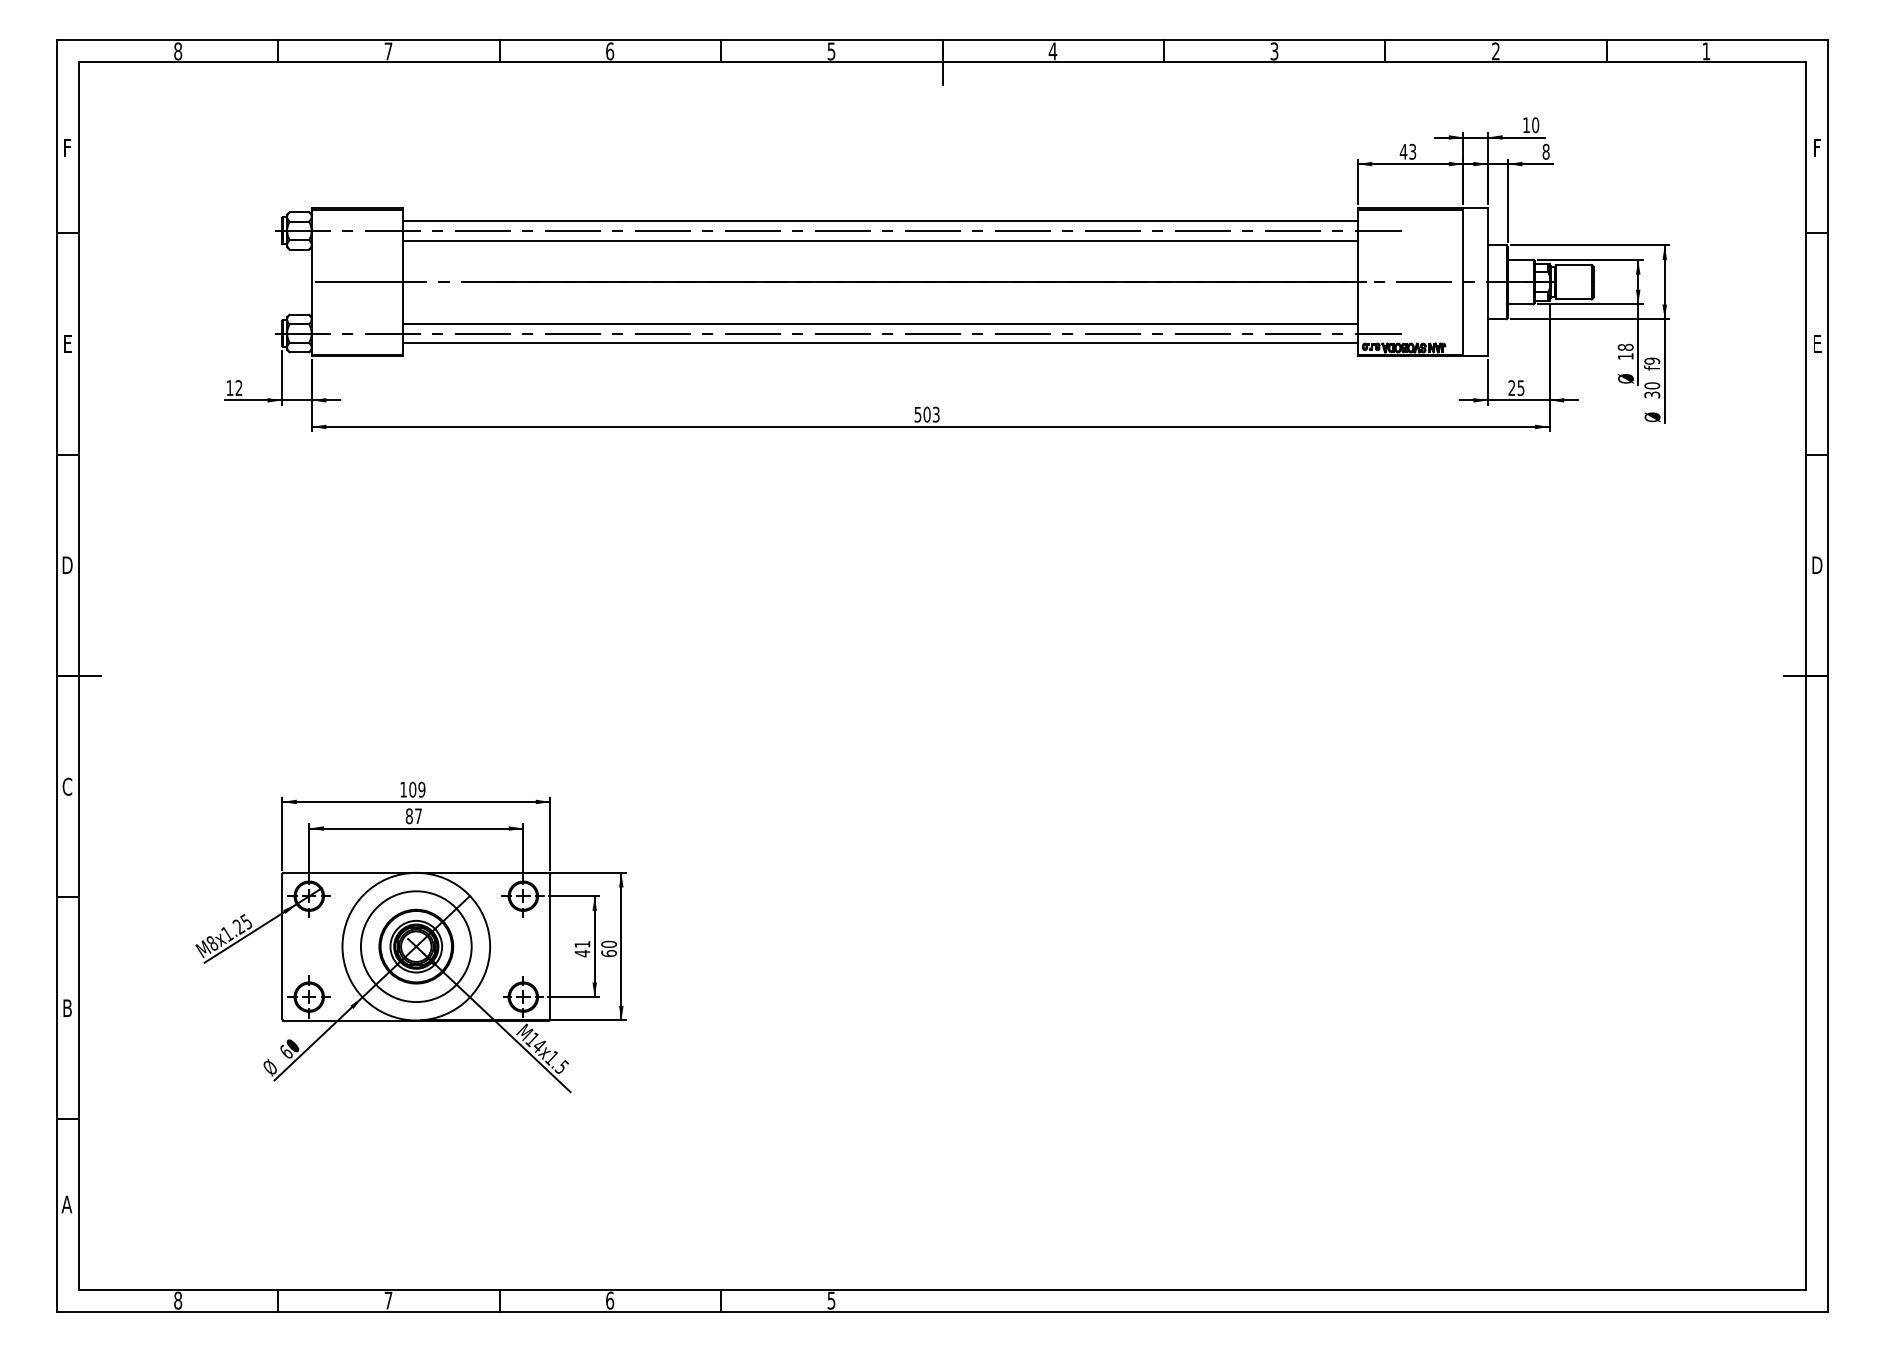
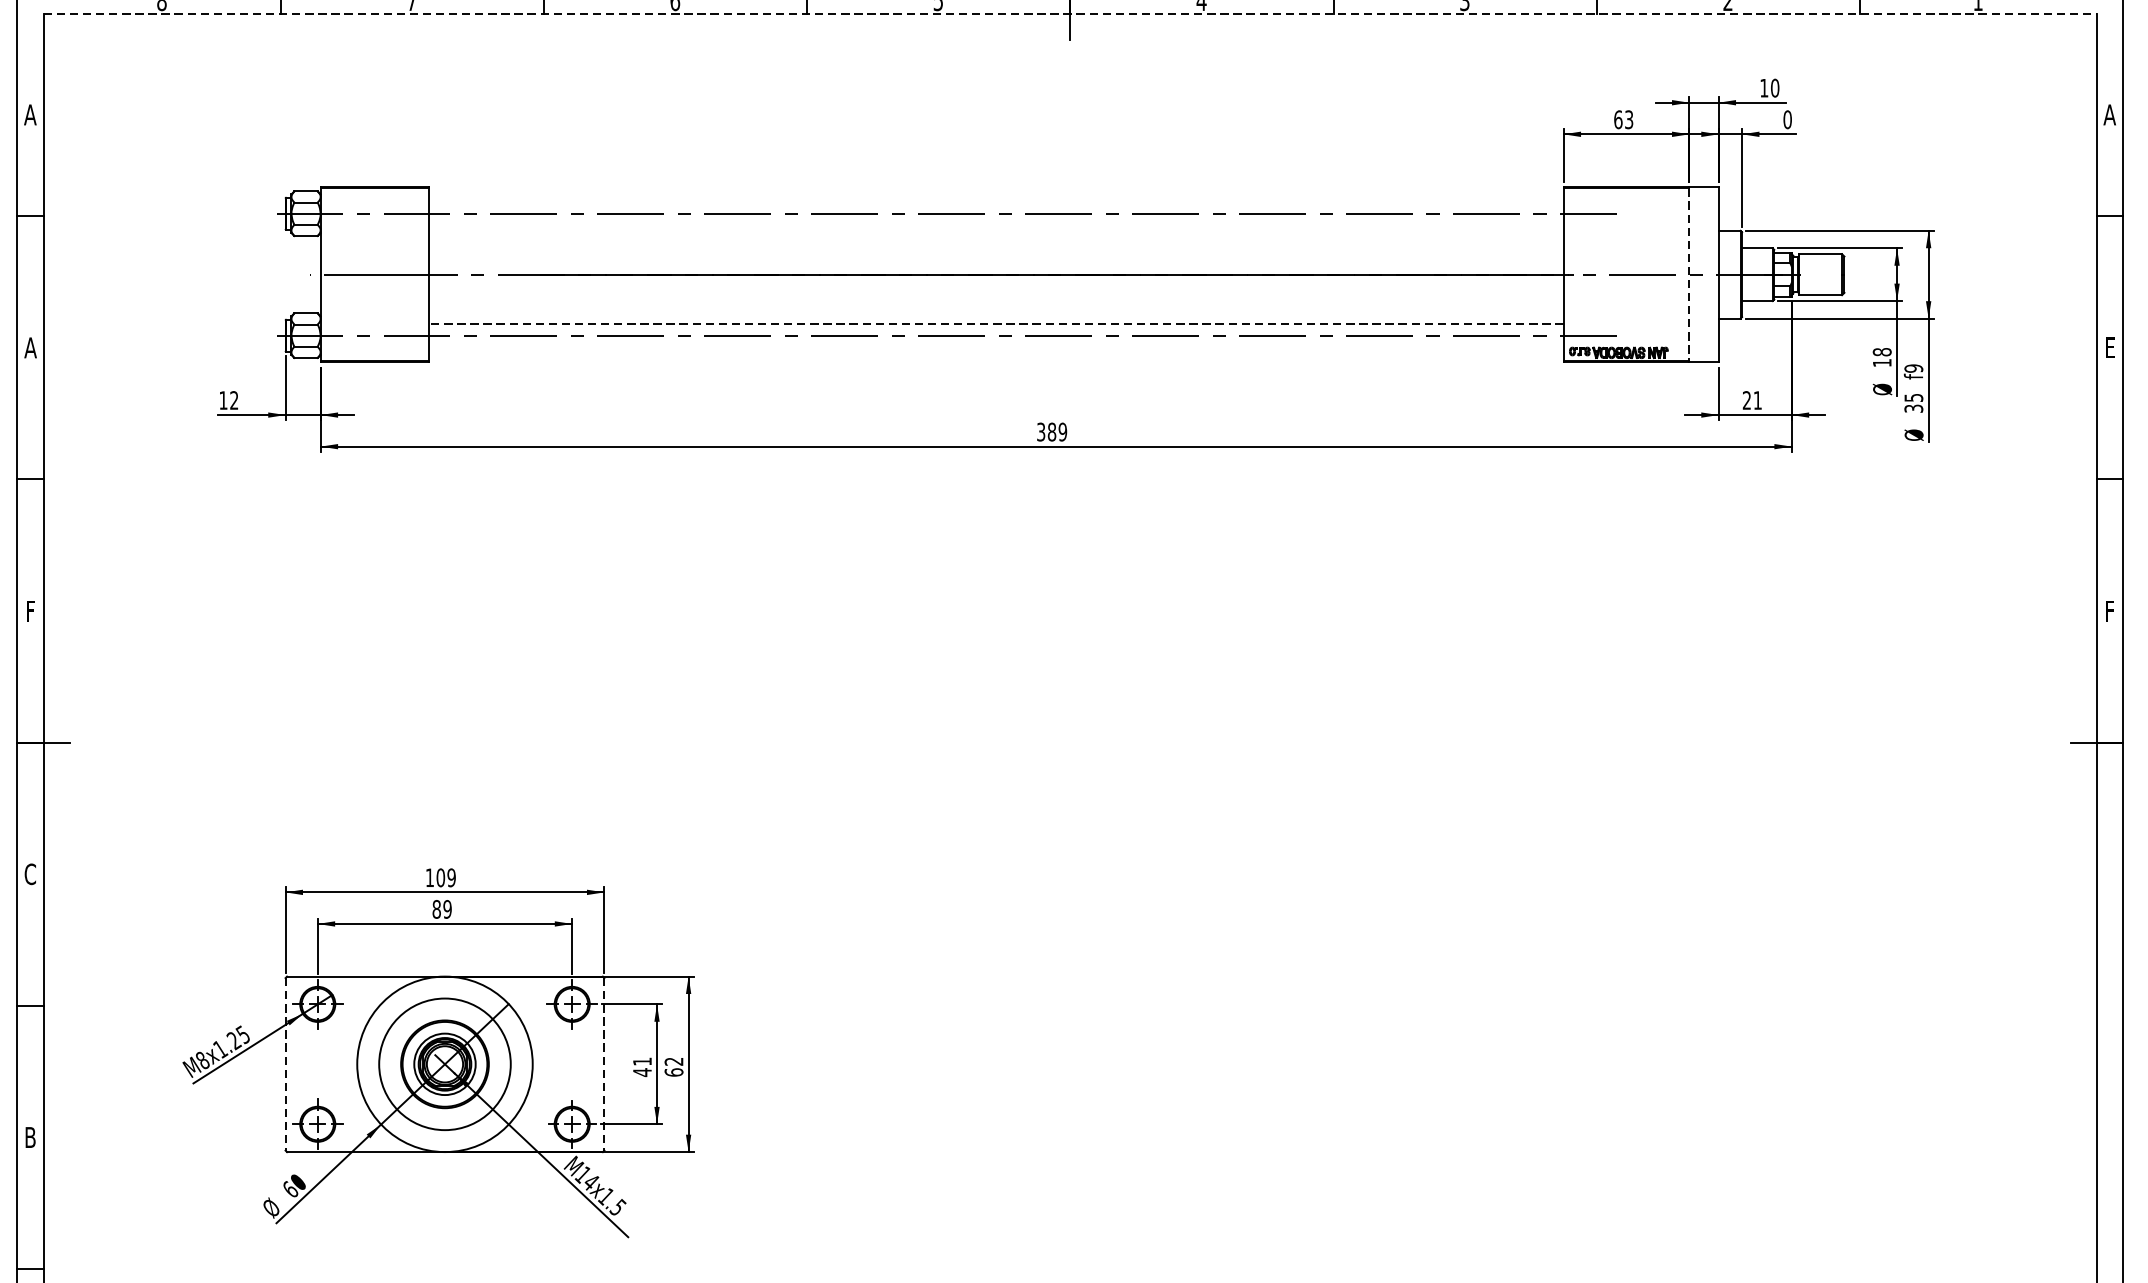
line: (942, 62) -> (1070, 13), solid -> dashed
text: (67, 147) -> (30, 114), F -> A
text: (1816, 147) -> (2108, 114), F -> A
text: (1403, 151) -> (1618, 119), 43 -> 63
text: (1545, 151) -> (1786, 119), 8 -> 0
line: (879, 221) -> (995, 202), removed
line: (879, 240) -> (995, 225), removed
line: (1463, 282) -> (1689, 275), solid -> dashed
line: (879, 323) -> (995, 323), solid -> dashed
text: (67, 343) -> (30, 347), E -> A
line: (879, 343) -> (995, 347), removed
text: (1652, 385) -> (1914, 397), 30 -> 35
text: (1520, 388) -> (1757, 401), 25 -> 21
text: (926, 414) -> (1051, 431), 503 -> 389
text: (67, 564) -> (30, 610), D -> F
text: (1817, 564) -> (2110, 610), D -> F
text: (418, 816) -> (447, 909), 87 -> 89
text: (608, 943) -> (673, 1060), 60 -> 62
line: (282, 946) -> (285, 1064), solid -> dashed
line: (550, 946) -> (604, 1064), solid -> dashed

